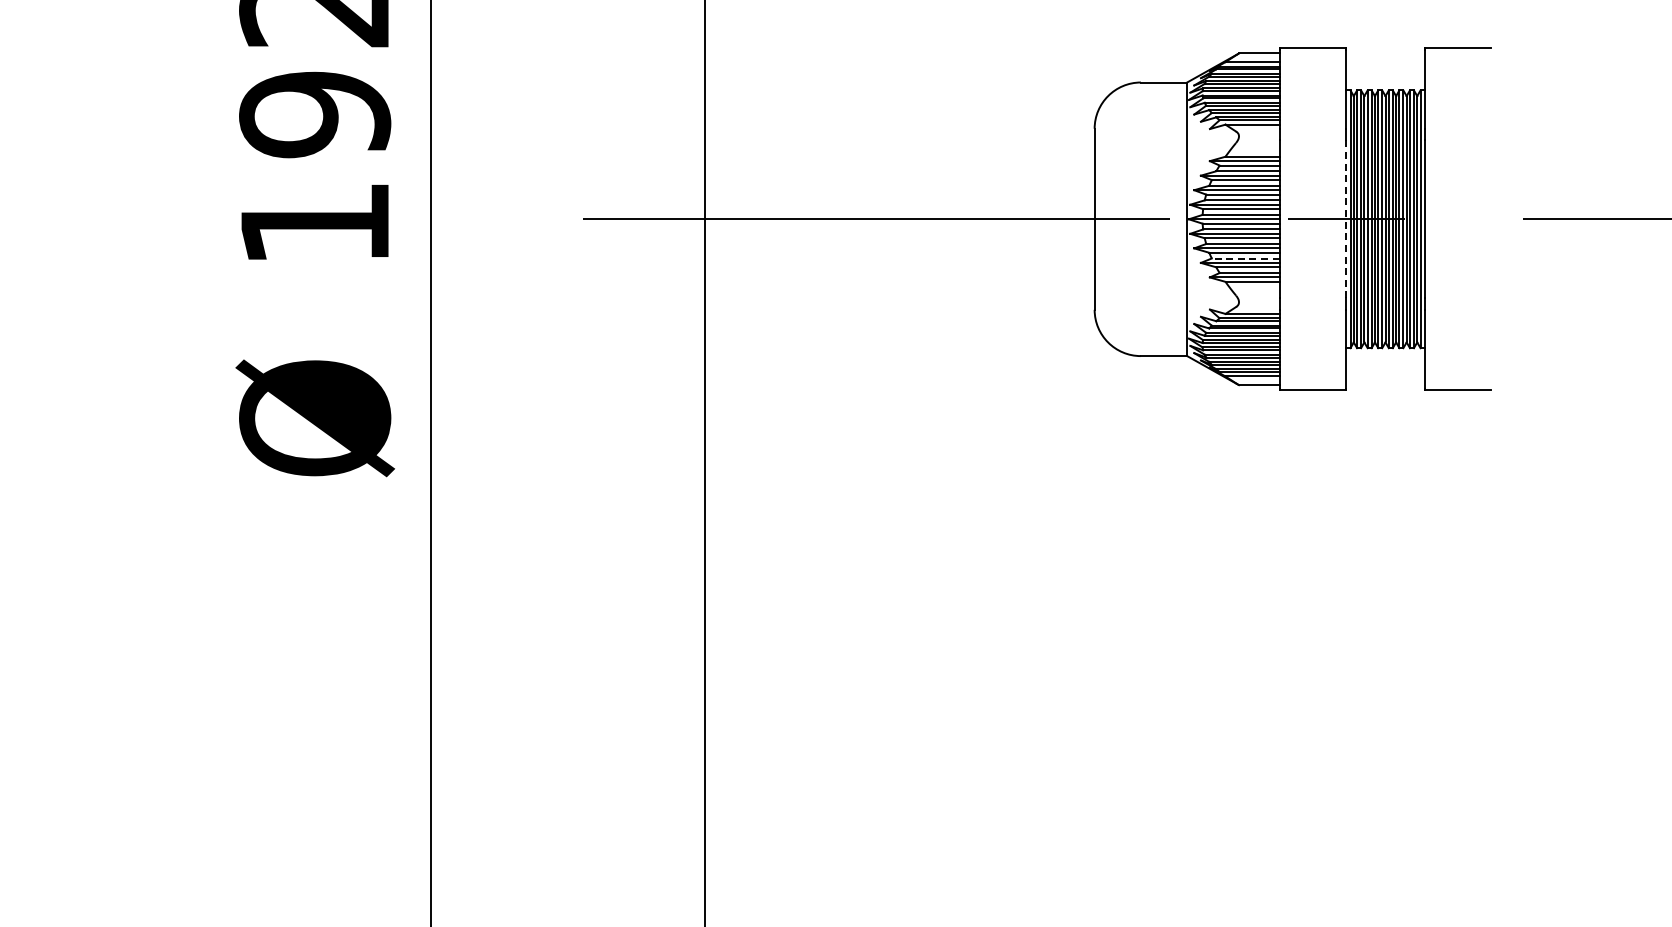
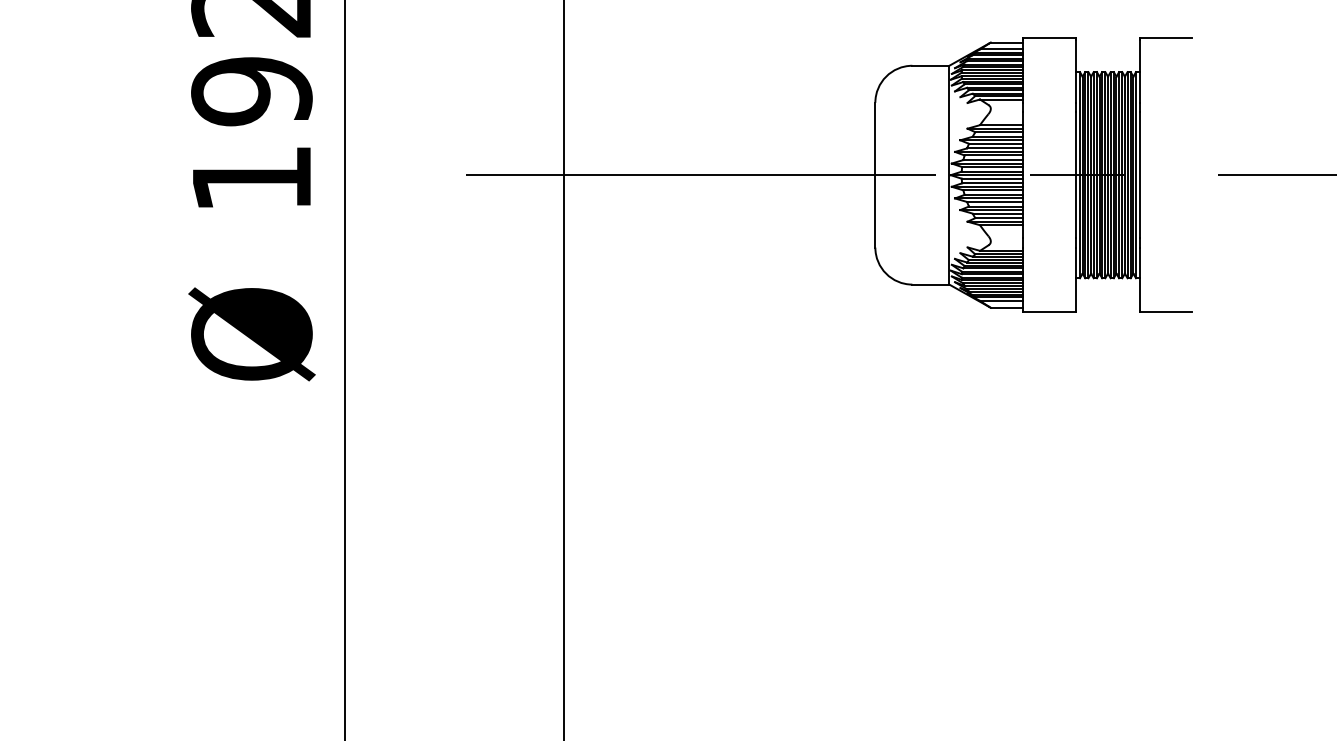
line: (1345, 219) -> (1075, 175), dashed -> solid
line: (1245, 258) -> (996, 206), dashed -> solid

